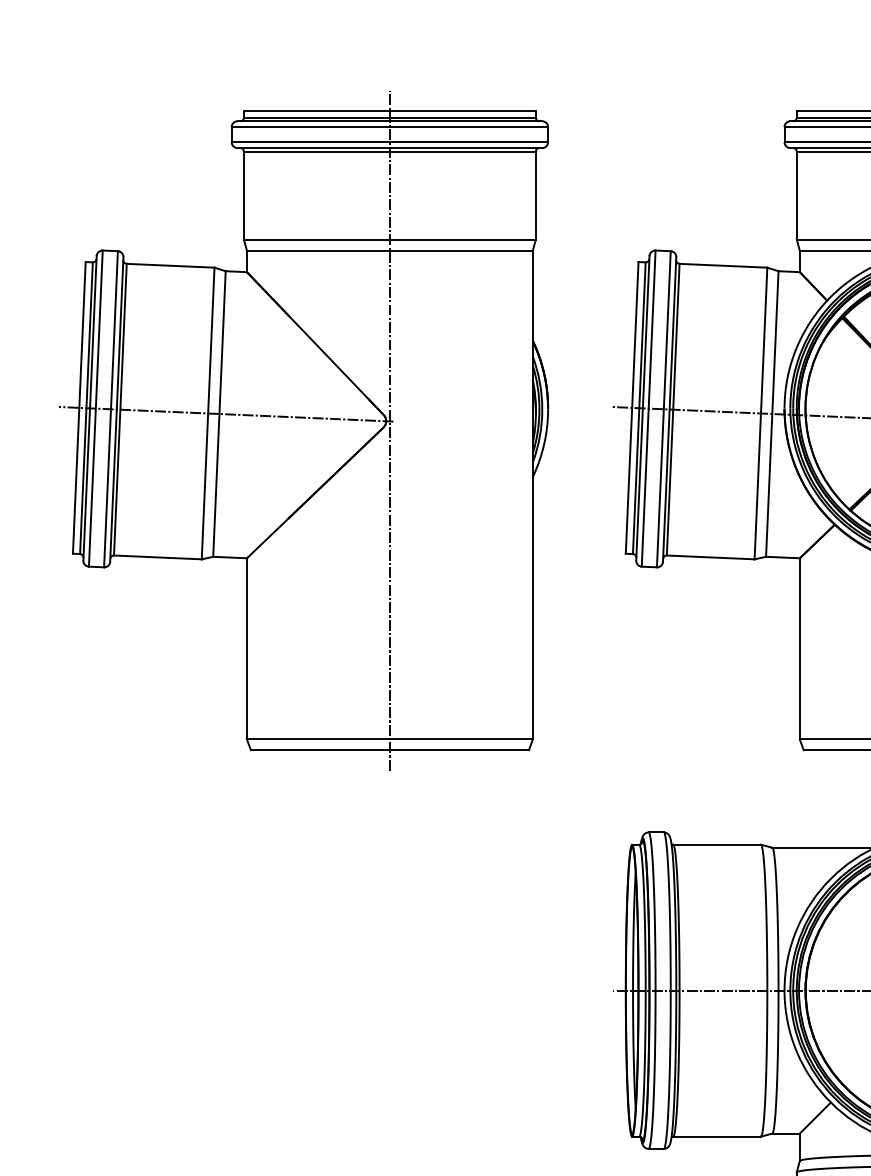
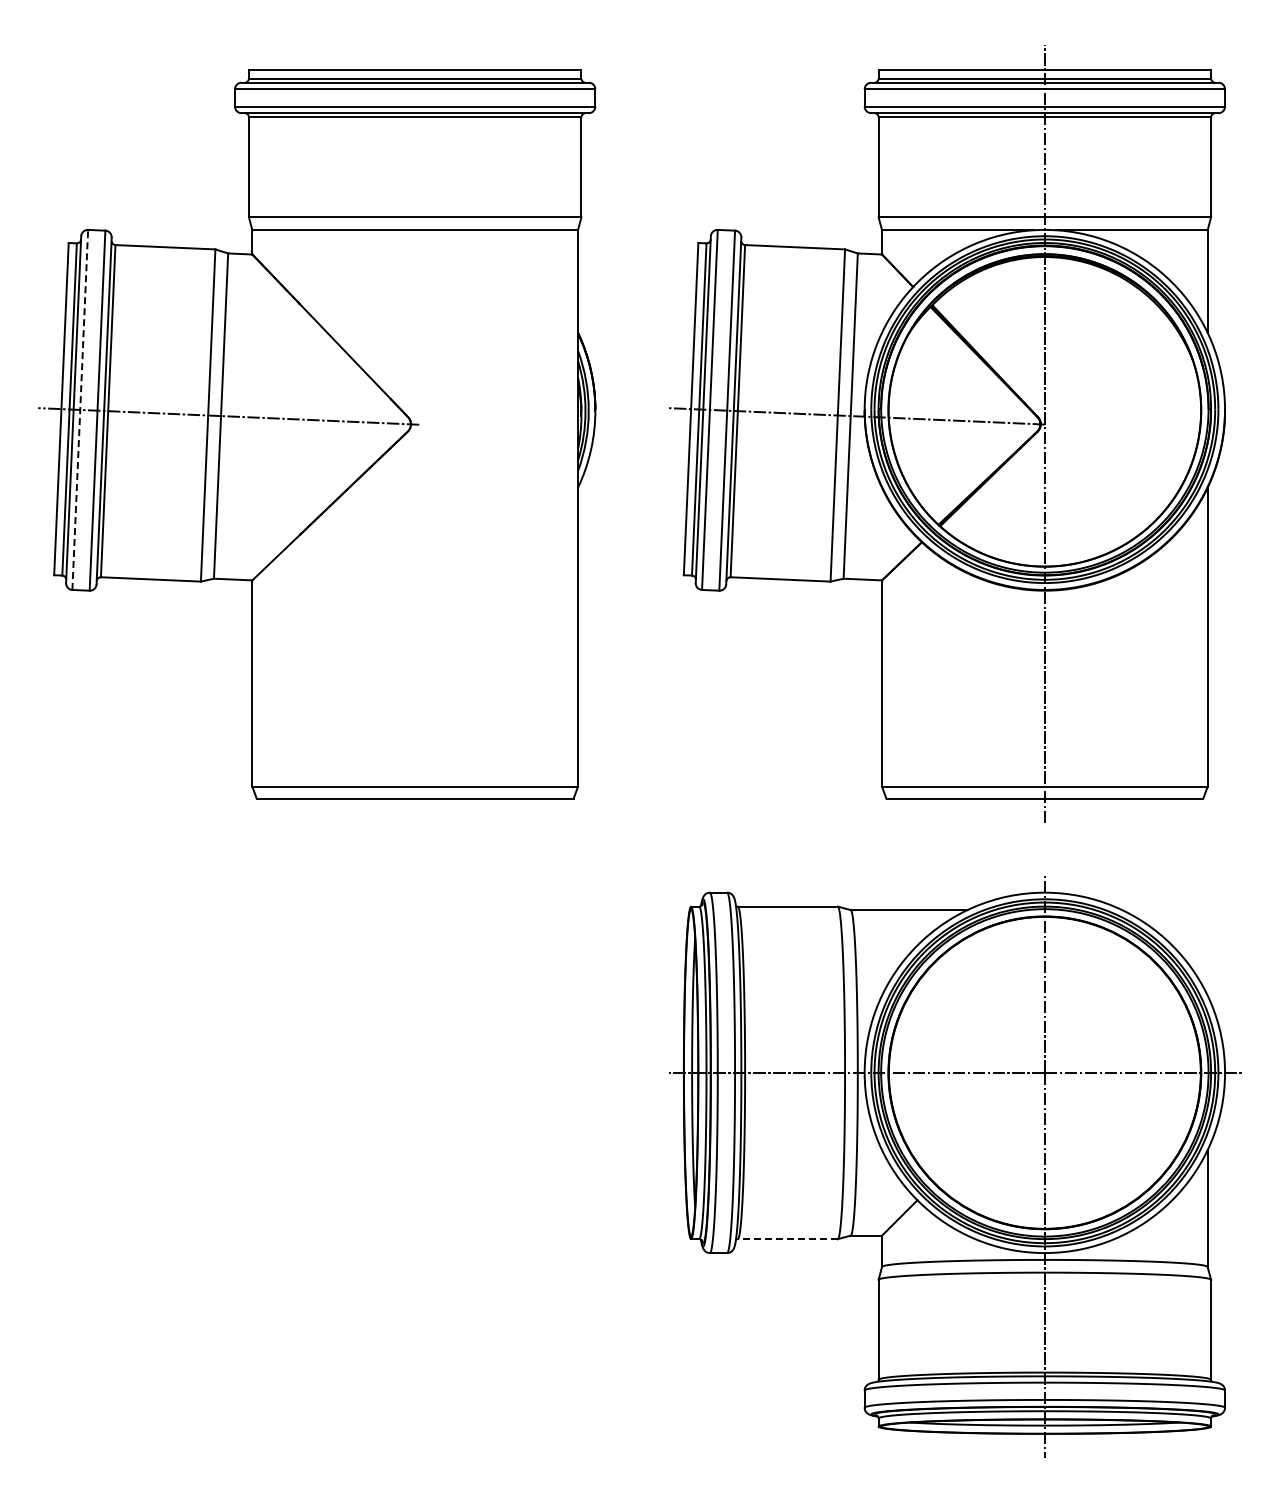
line: (96, 408) -> (80, 409), solid -> dashed
line: (390, 431) -> (415, 435), removed
line: (716, 1136) -> (787, 1239), solid -> dashed

